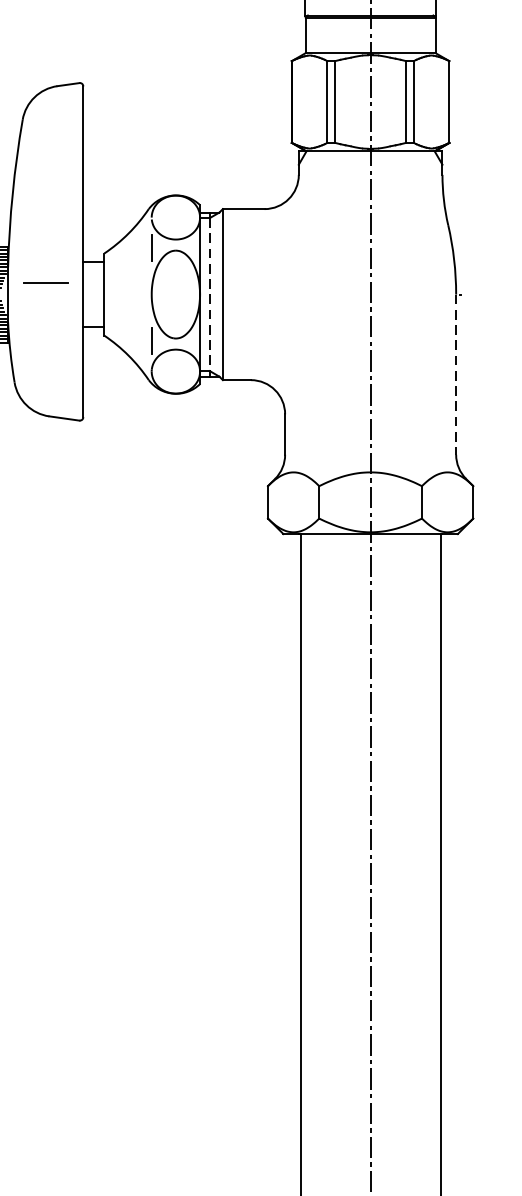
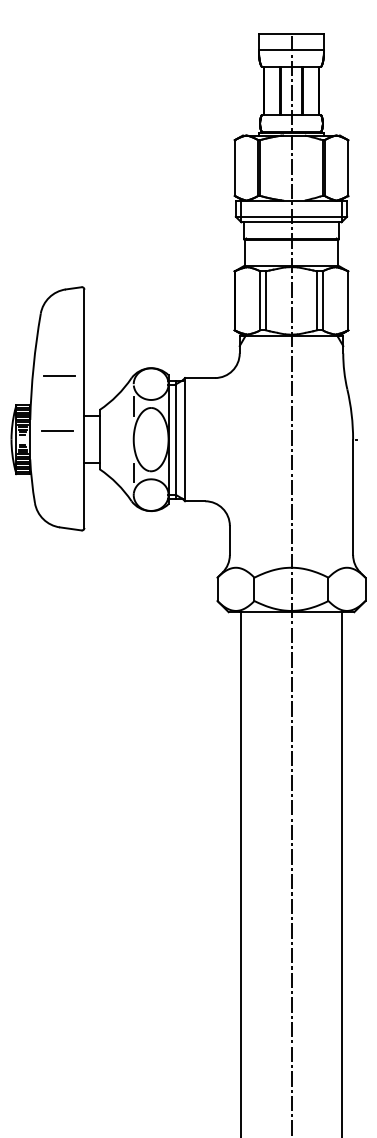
line: (47, 205) -> (58, 375), added
line: (209, 295) -> (175, 440), dashed -> solid
line: (456, 374) -> (353, 497), dashed -> solid

